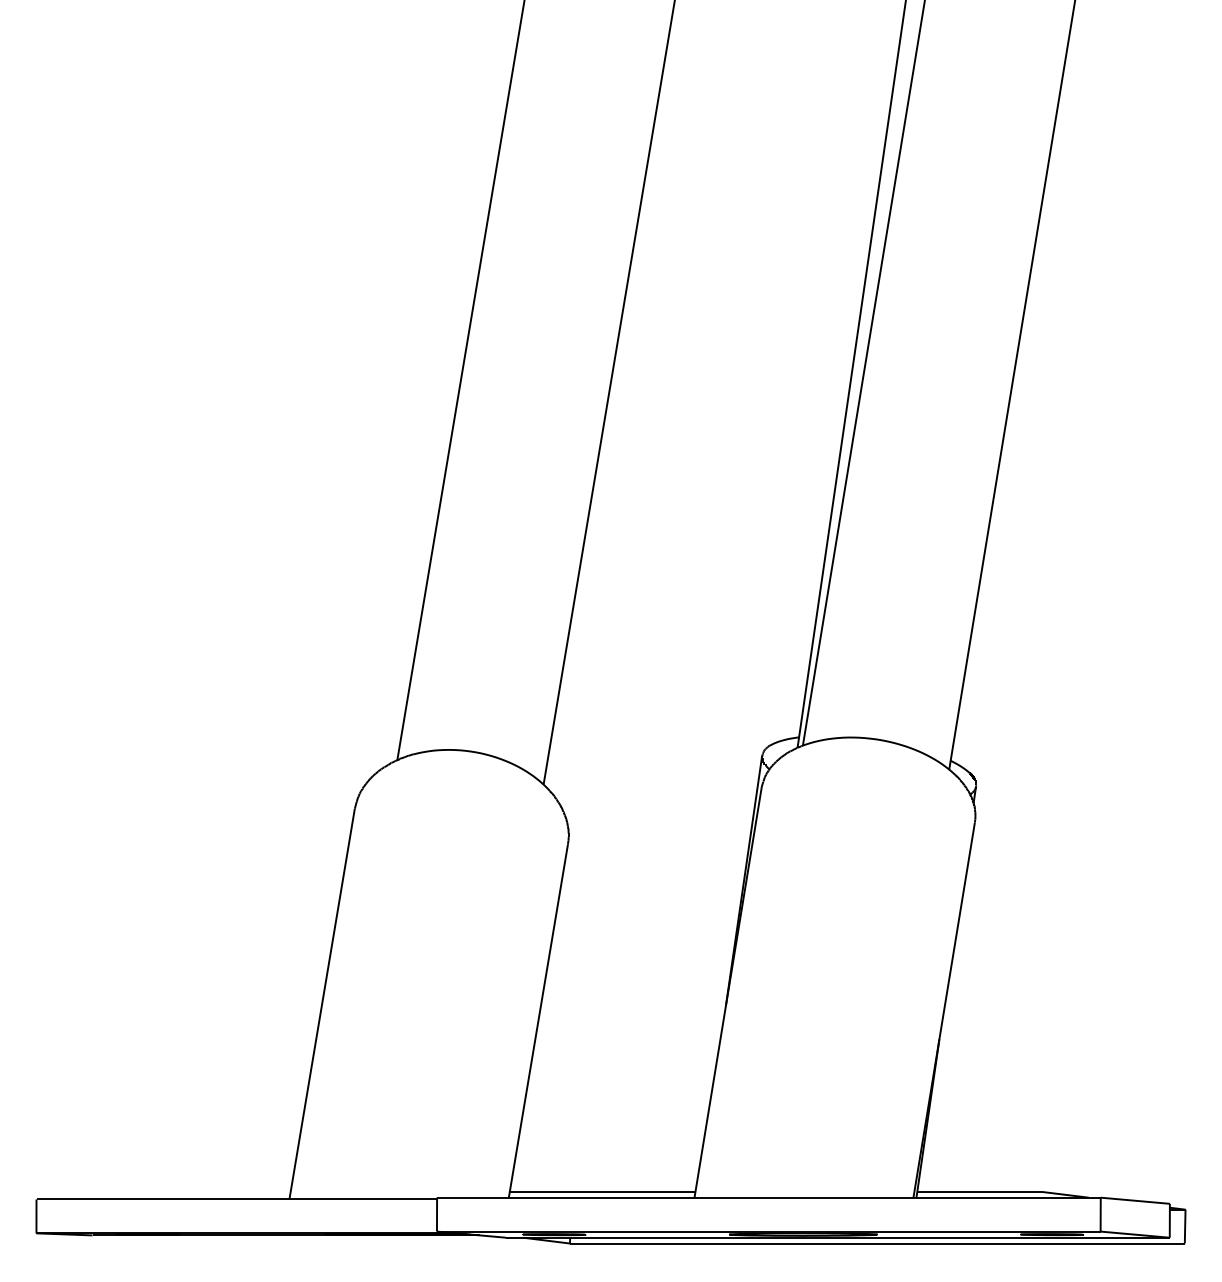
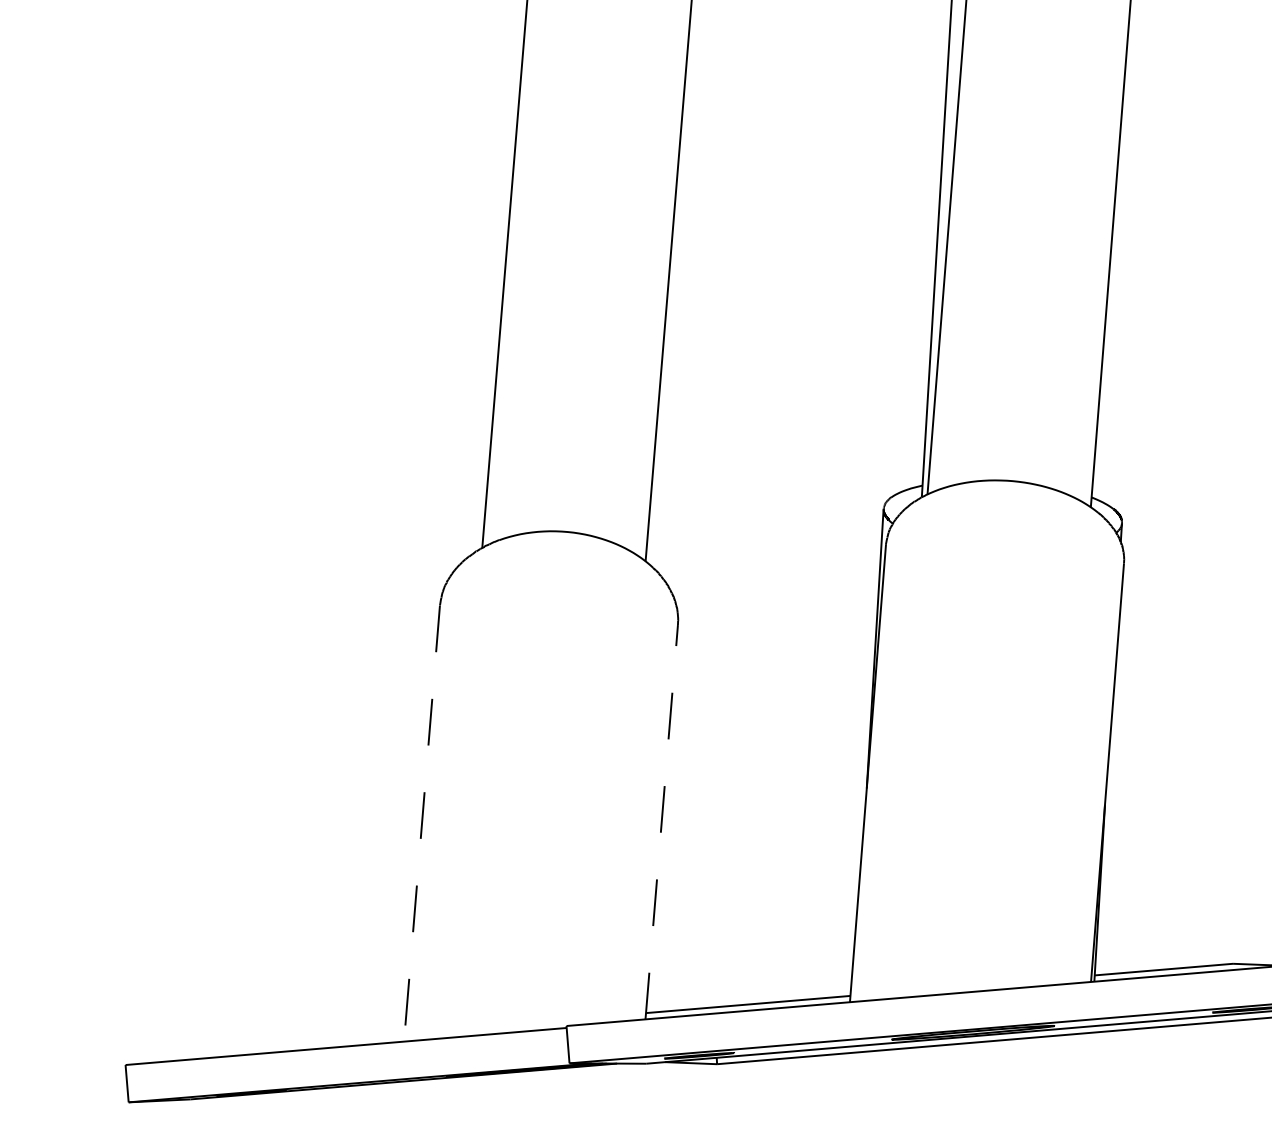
line: (322, 1004) -> (422, 823), solid -> dashed
line: (538, 1020) -> (661, 821), solid -> dashed

